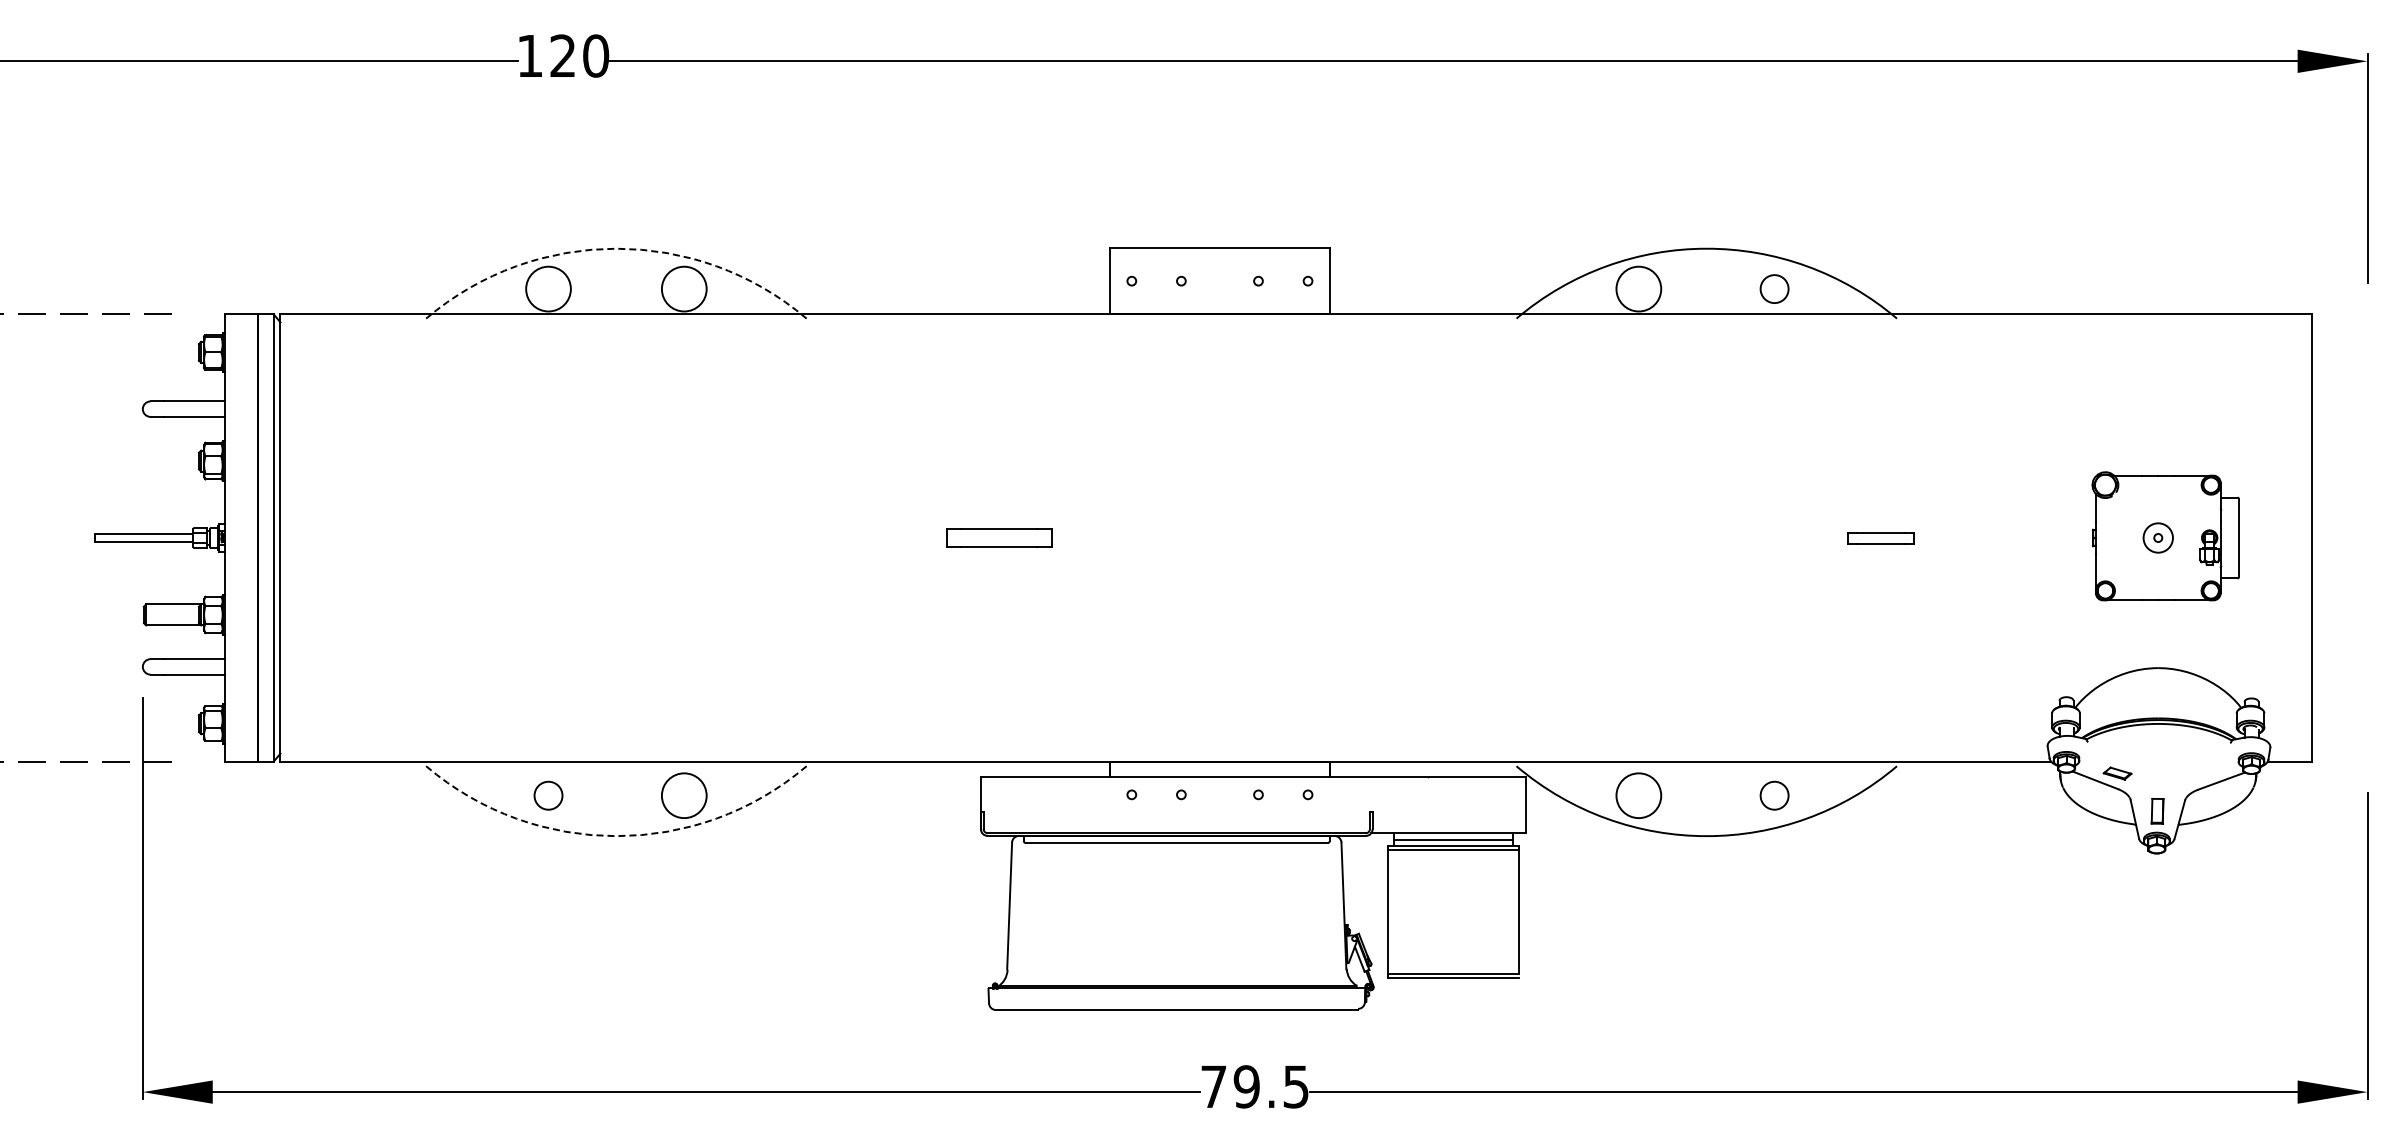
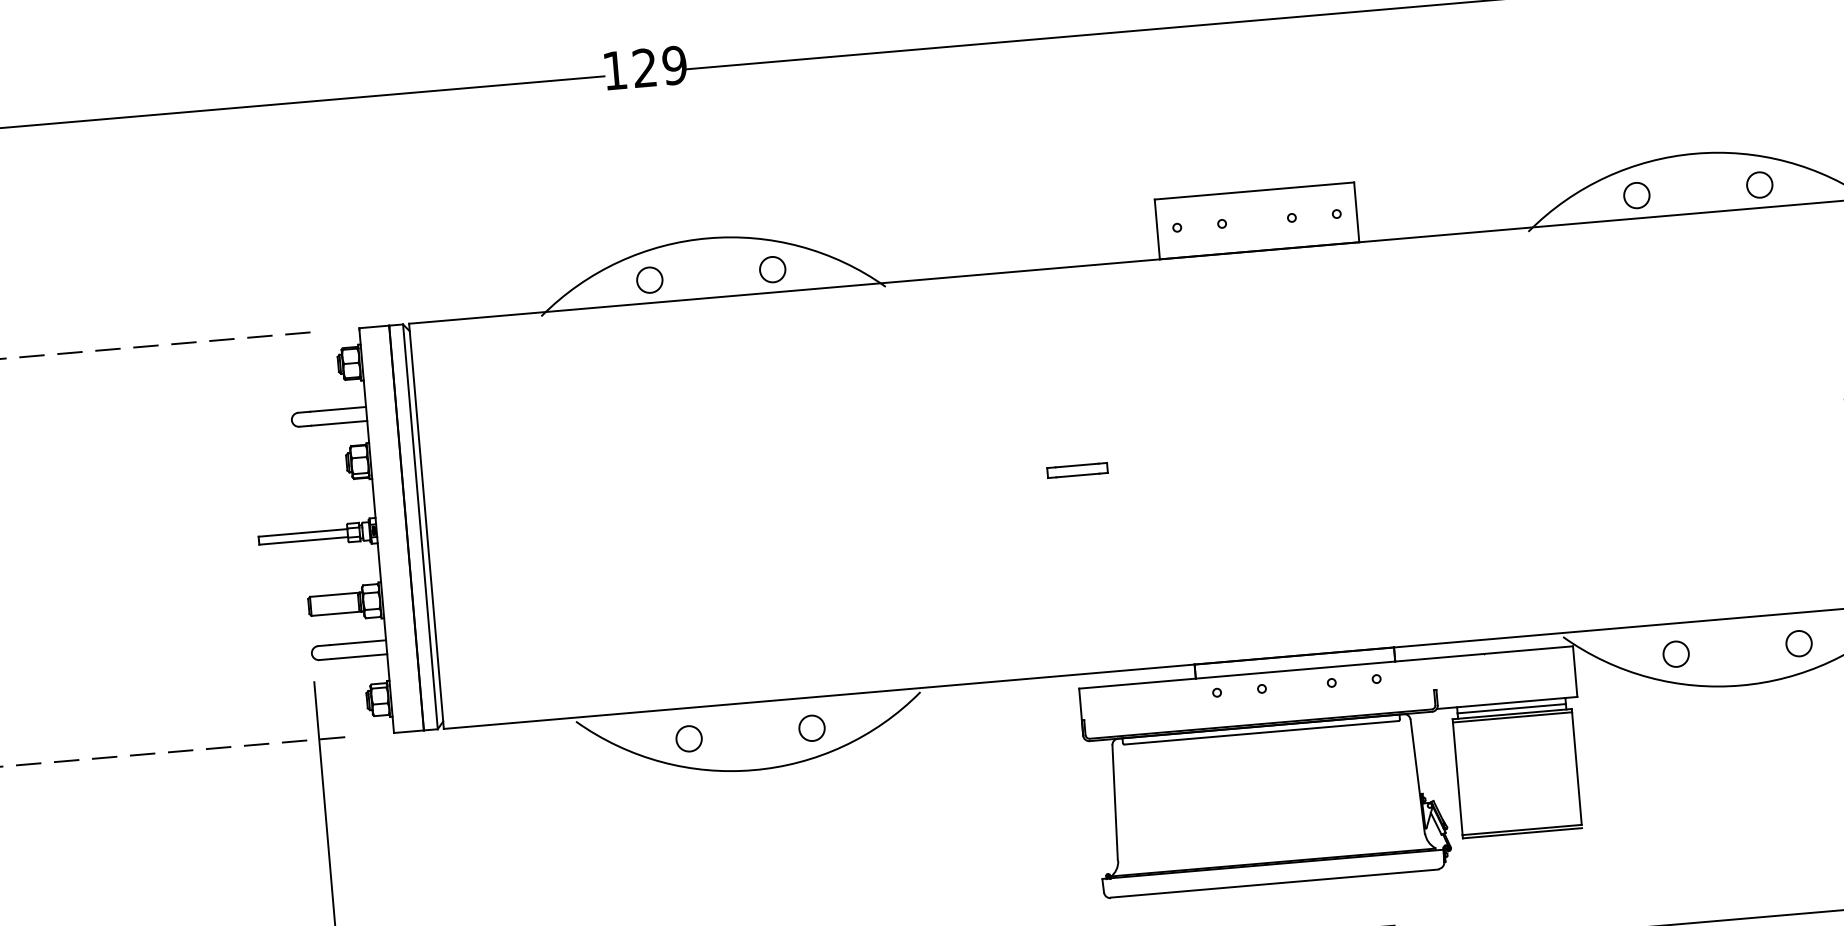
text: (596, 55) -> (675, 64), 120 -> 129
arc: (616, 248) -> (708, 238), dashed -> solid
circle: (548, 289) -> (649, 280), size x0.62
circle: (684, 289) -> (772, 270), size x0.62
circle: (1638, 289) -> (1636, 195), size x0.62
part: (999, 538) -> (1077, 470), size x0.62
circle: (684, 795) -> (812, 728), size x0.62
circle: (1638, 795) -> (1675, 654), size x0.62
arc: (616, 836) -> (753, 770), dashed -> solid

